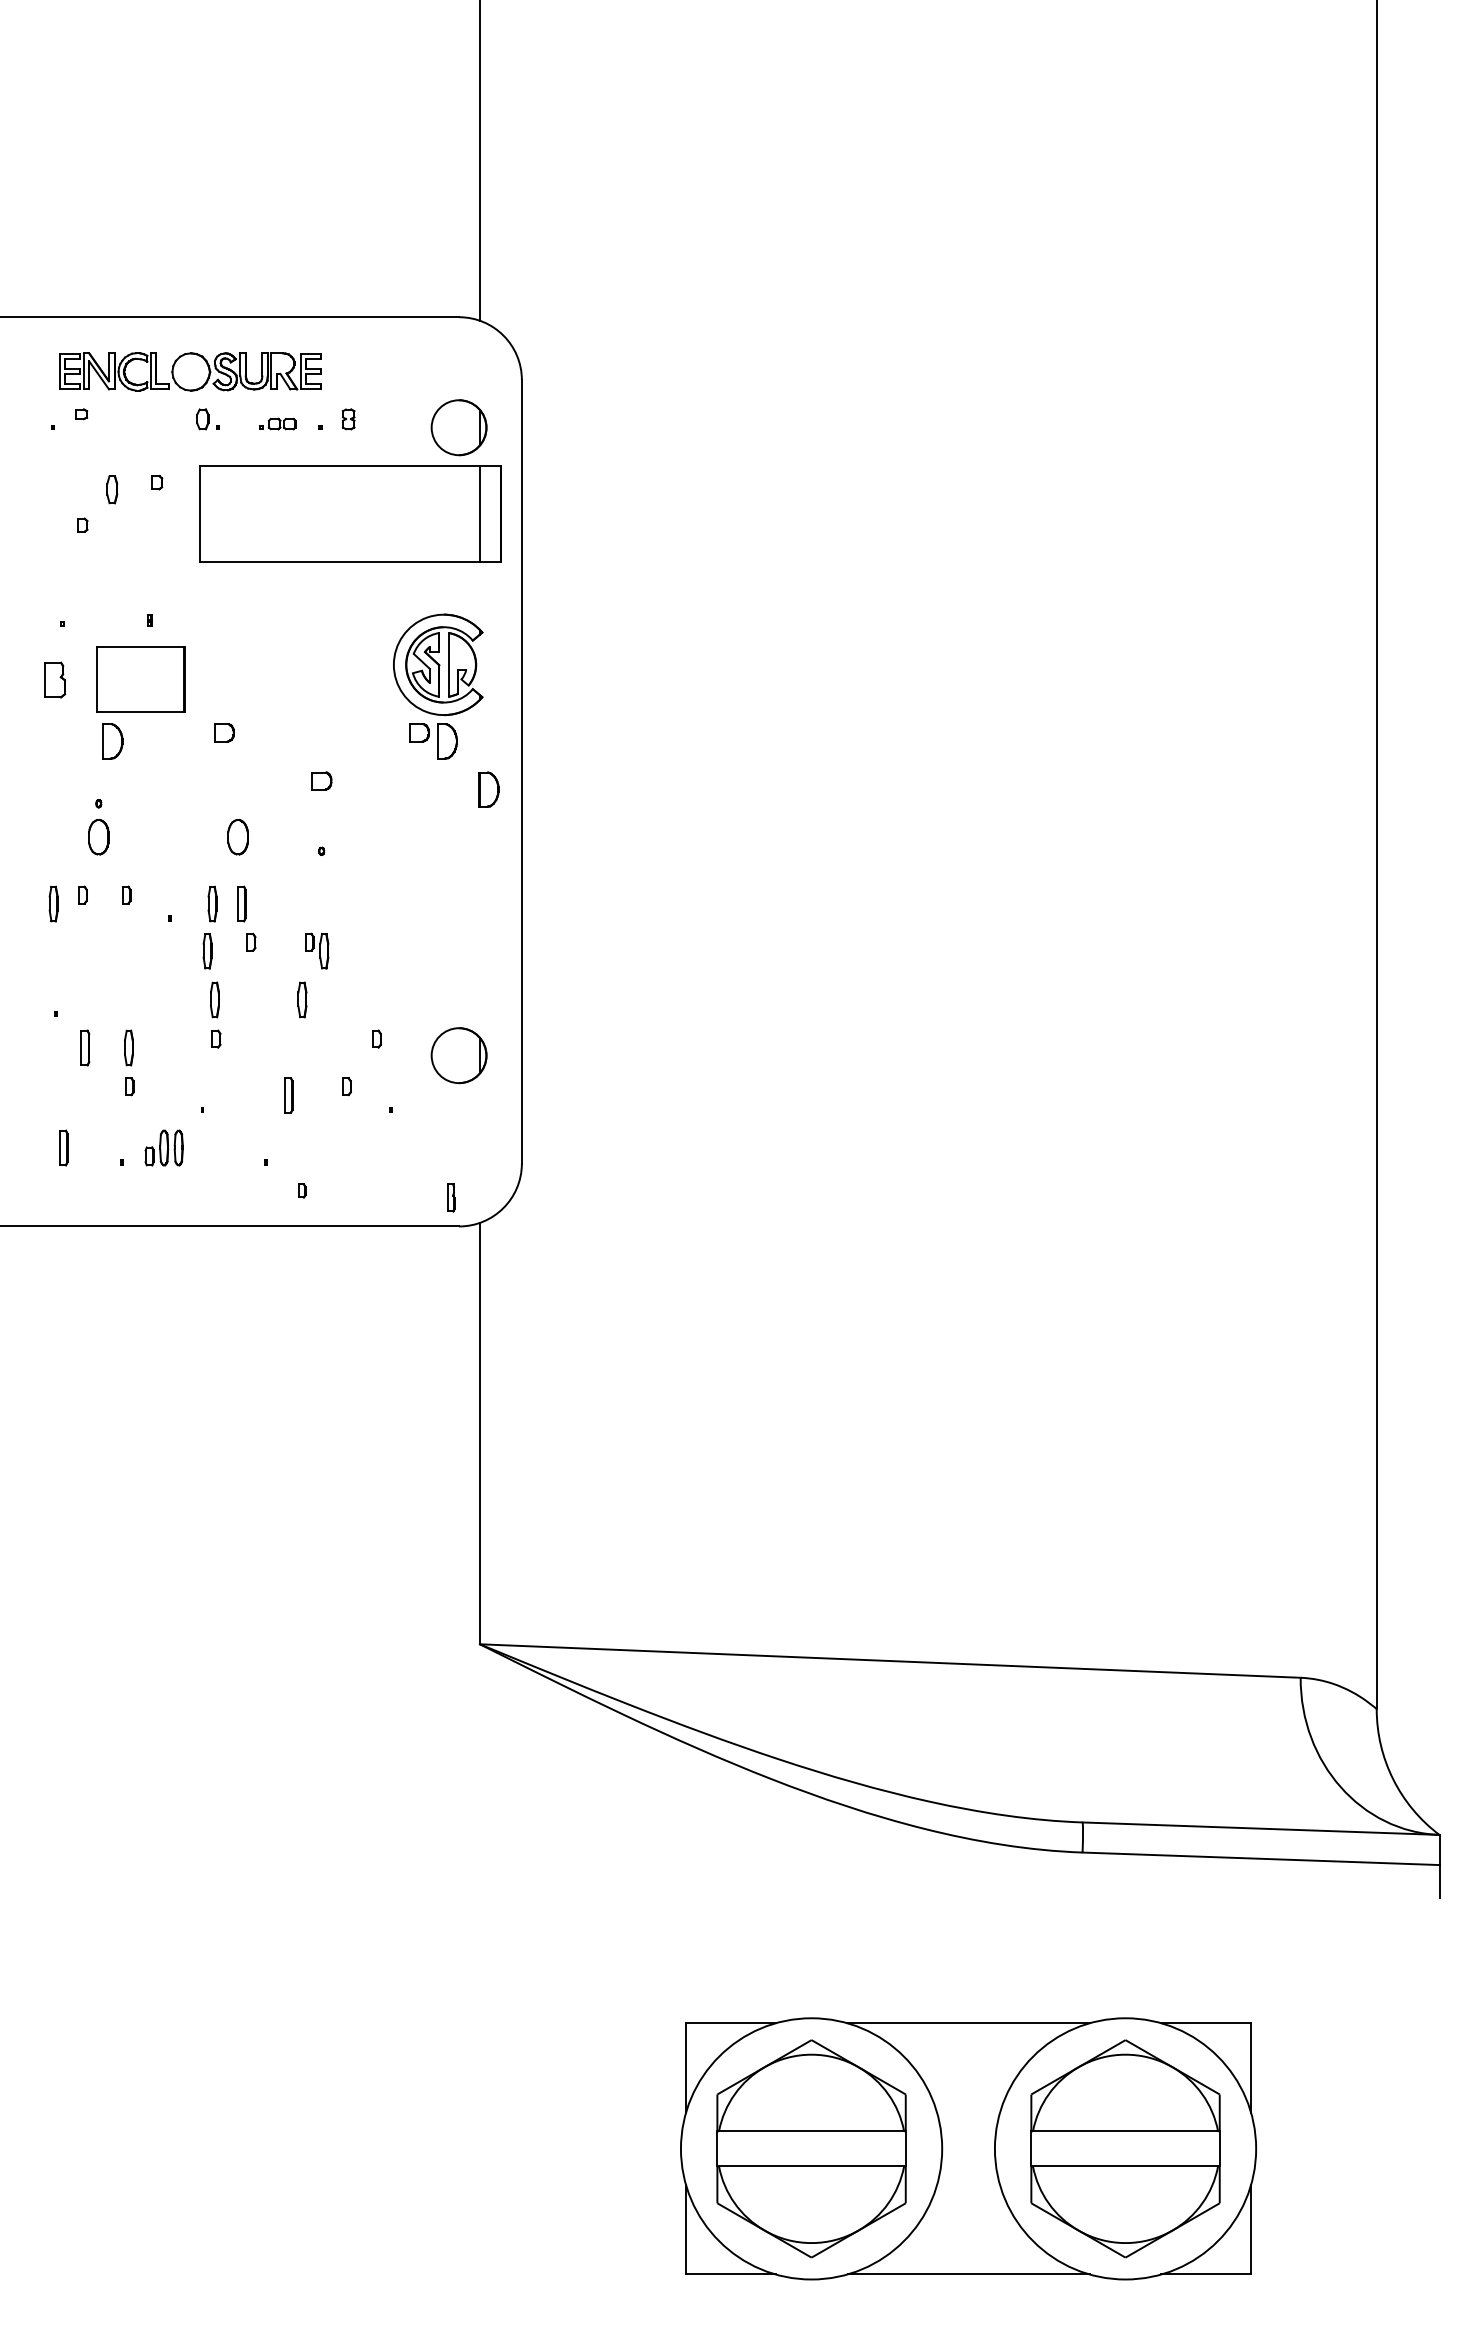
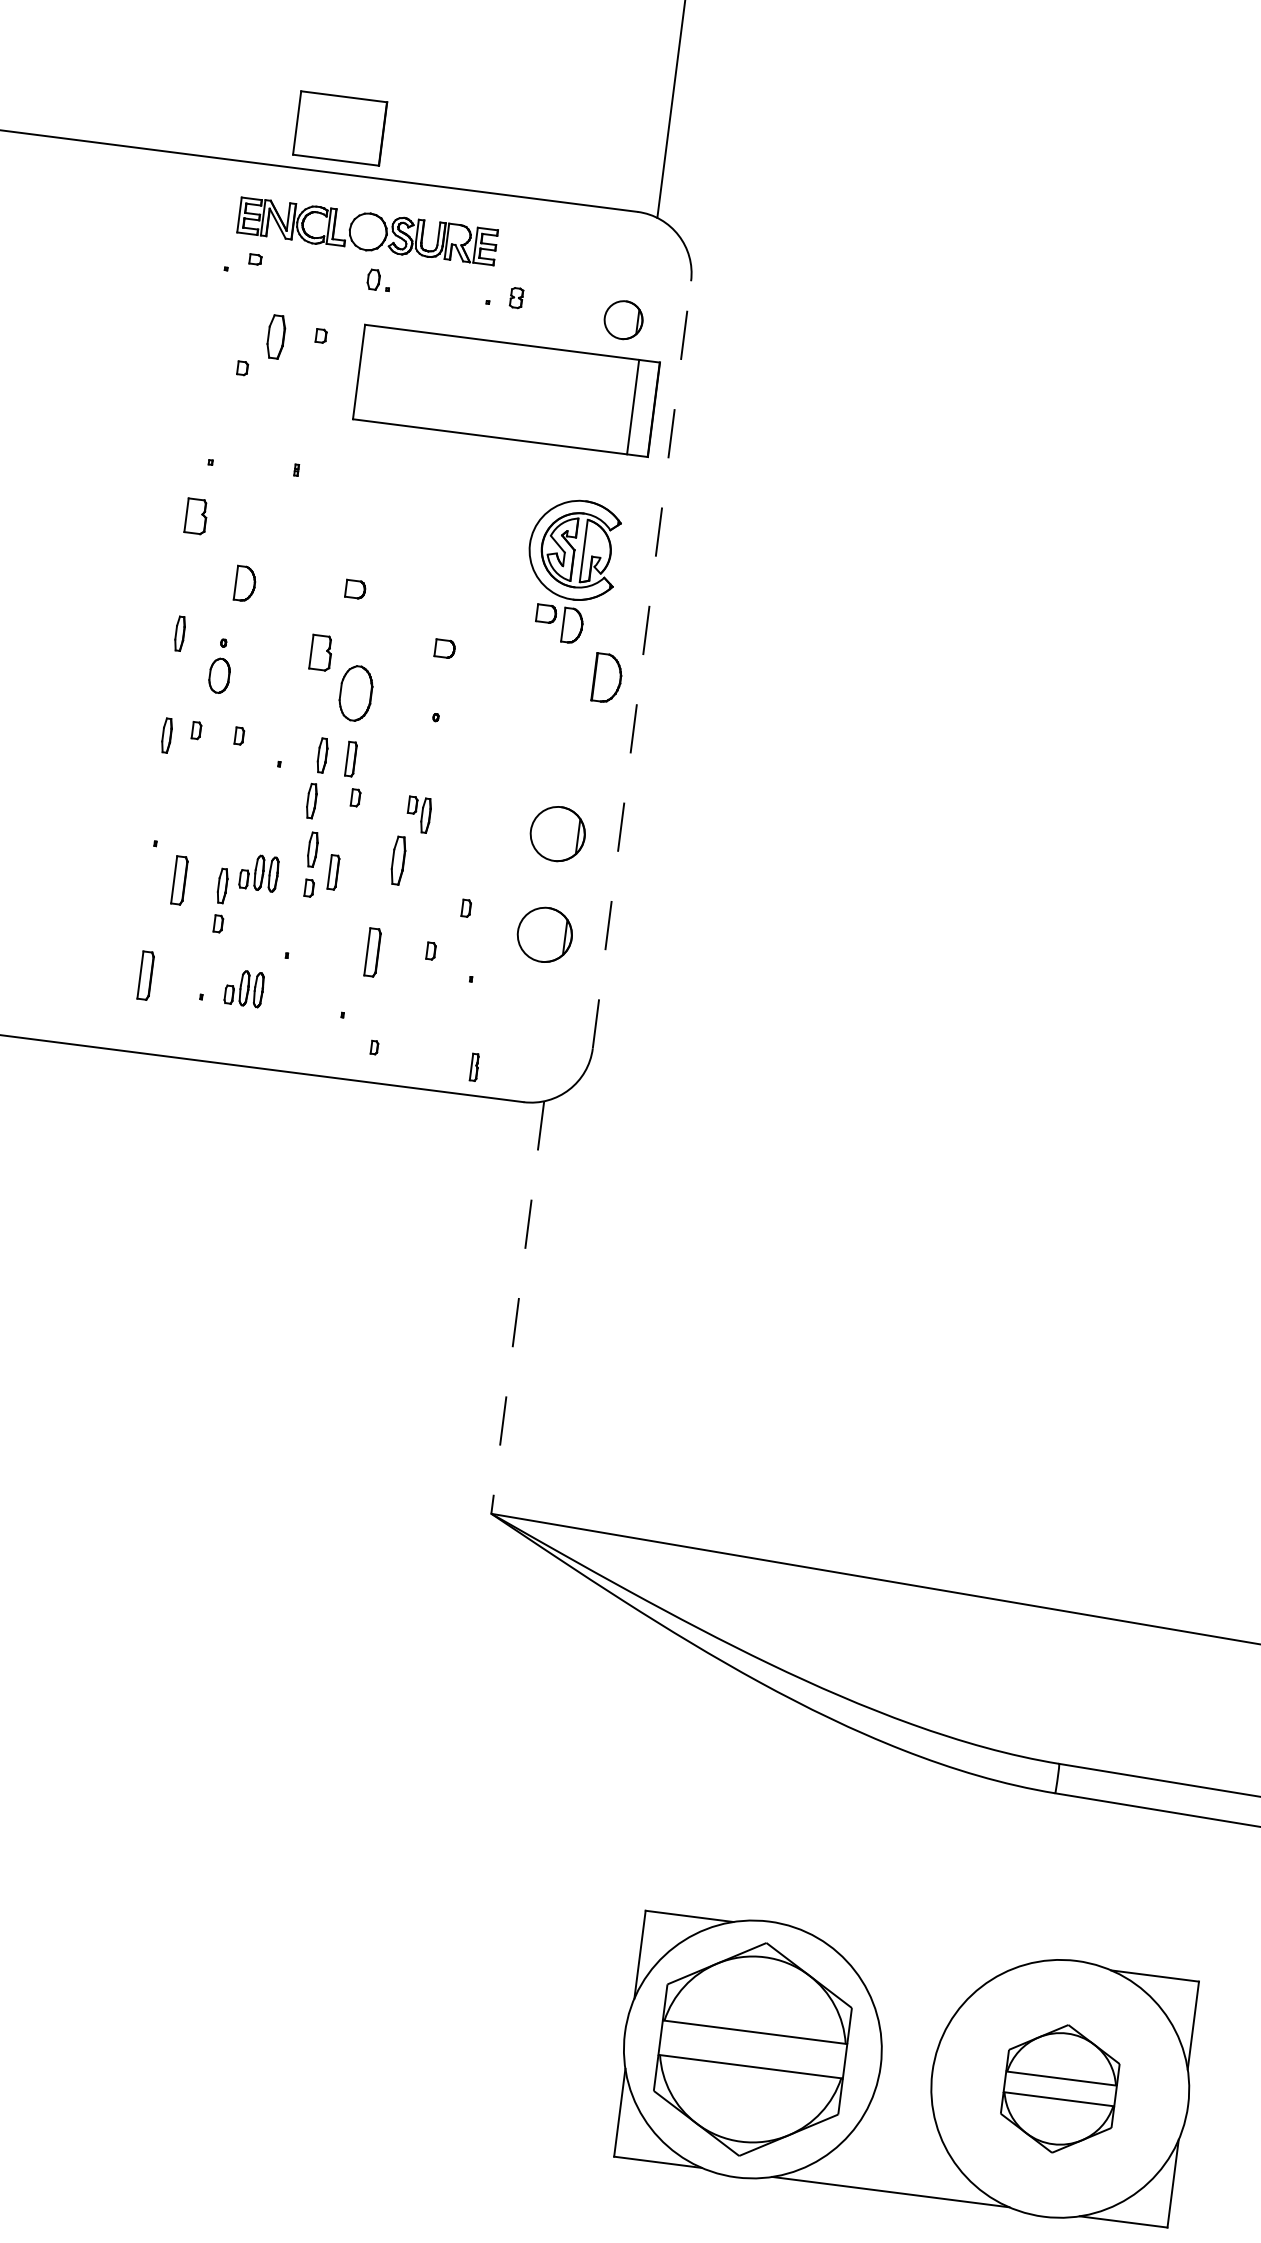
part: (277, 423) -> (446, 293), removed
part: (458, 427) -> (623, 319), size x0.7
part: (112, 489) -> (276, 337), size x1.6
part: (140, 679) -> (340, 128), moved
line: (521, 771) -> (641, 664), solid -> dashed
part: (488, 789) -> (607, 677), size x1.4
part: (53, 799) -> (179, 633), added
part: (198, 800) -> (321, 652), added
part: (237, 836) -> (355, 692), size x1.6
part: (458, 952) -> (557, 833), added
part: (302, 999) -> (398, 860), size x1.4
part: (238, 1019) -> (333, 871), added
part: (163, 1029) -> (258, 872), added
part: (85, 1047) -> (180, 880), size x1.4
part: (288, 1095) -> (372, 952), size x1.4
part: (63, 1147) -> (146, 975), size x1.4
part: (451, 1197) -> (474, 1067), moved
line: (479, 1433) -> (517, 1307), solid -> dashed
line: (968, 2023) -> (922, 1946), removed
part: (1125, 2148) -> (1060, 2088), size x0.6

